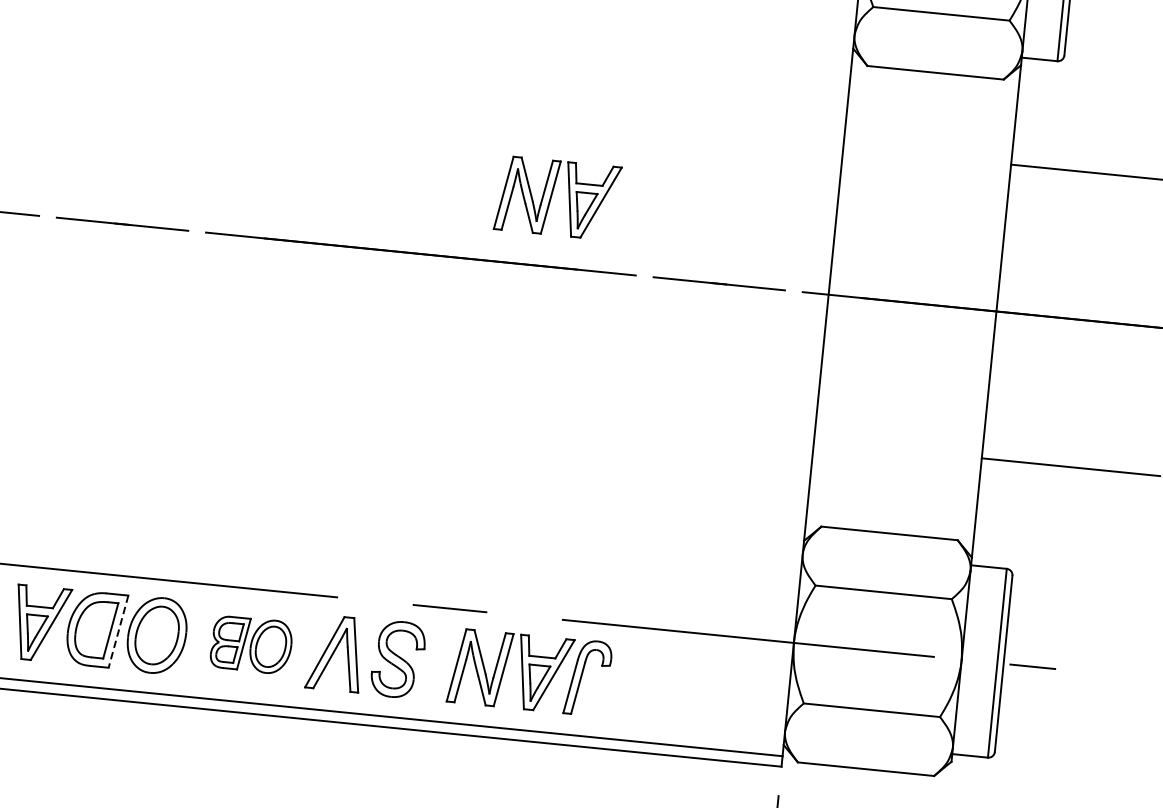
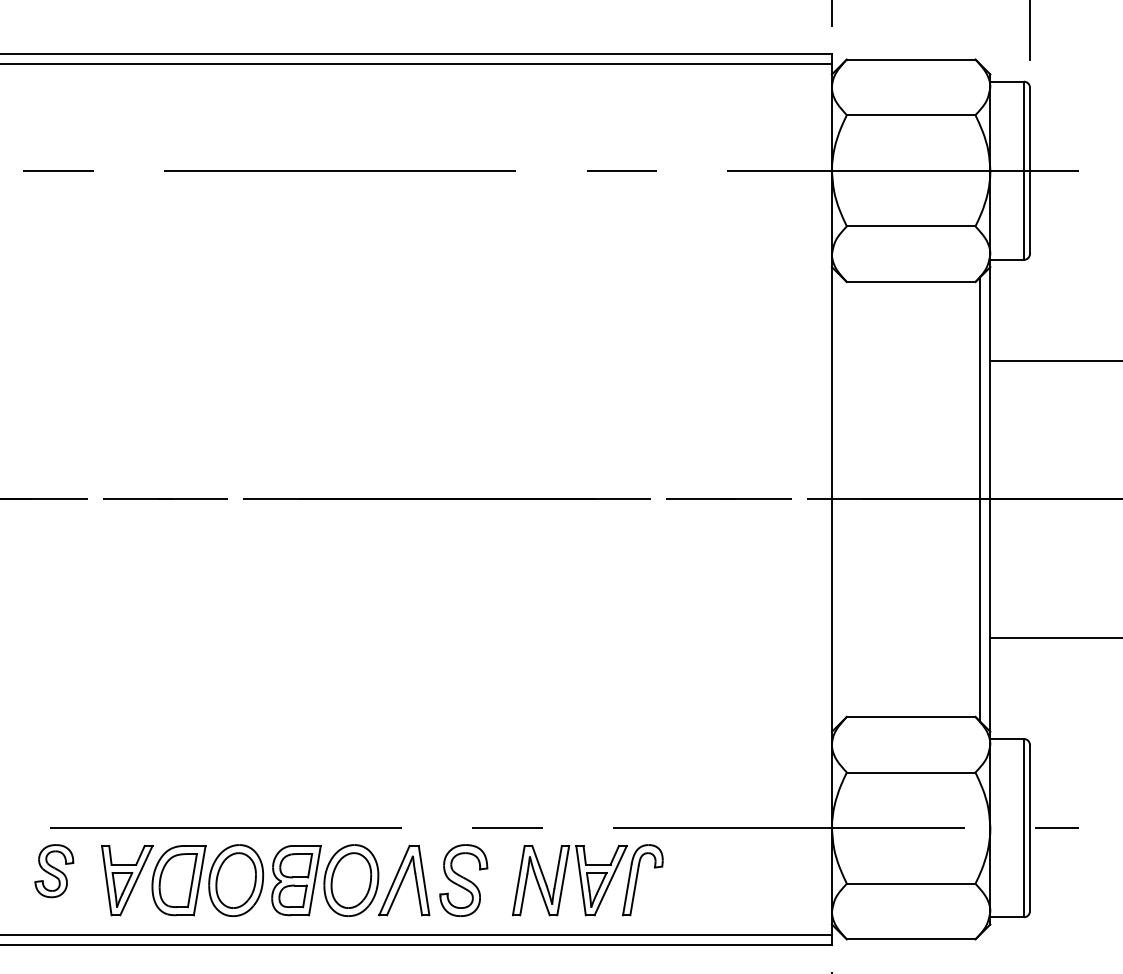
part: (557, 198) -> (569, 434), removed
line: (986, 310) -> (980, 499), added
line: (118, 632) -> (199, 881), dashed -> solid
part: (251, 644) -> (325, 880), size x1.43

